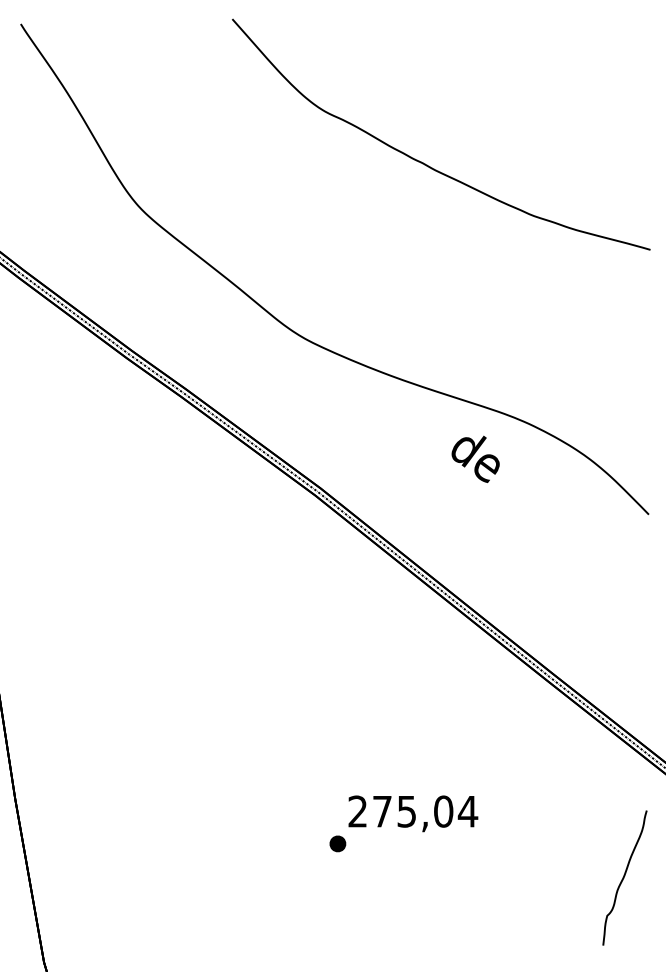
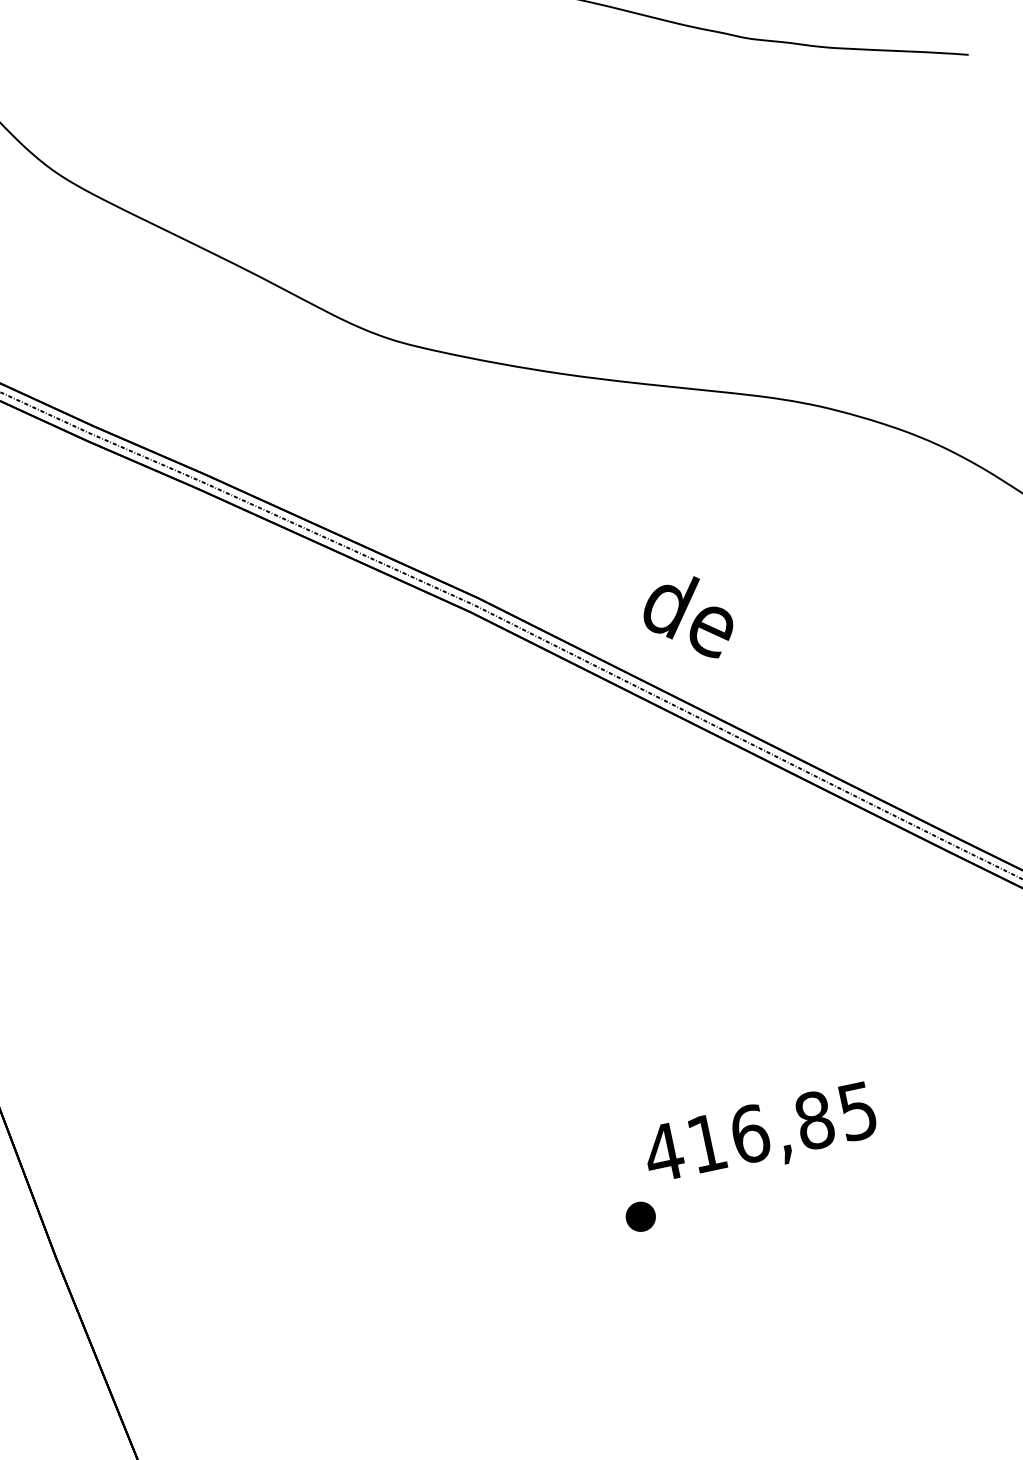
text: (475, 458) -> (687, 619), moved
text: (412, 811) -> (759, 1131), 275,04 -> 416,85

